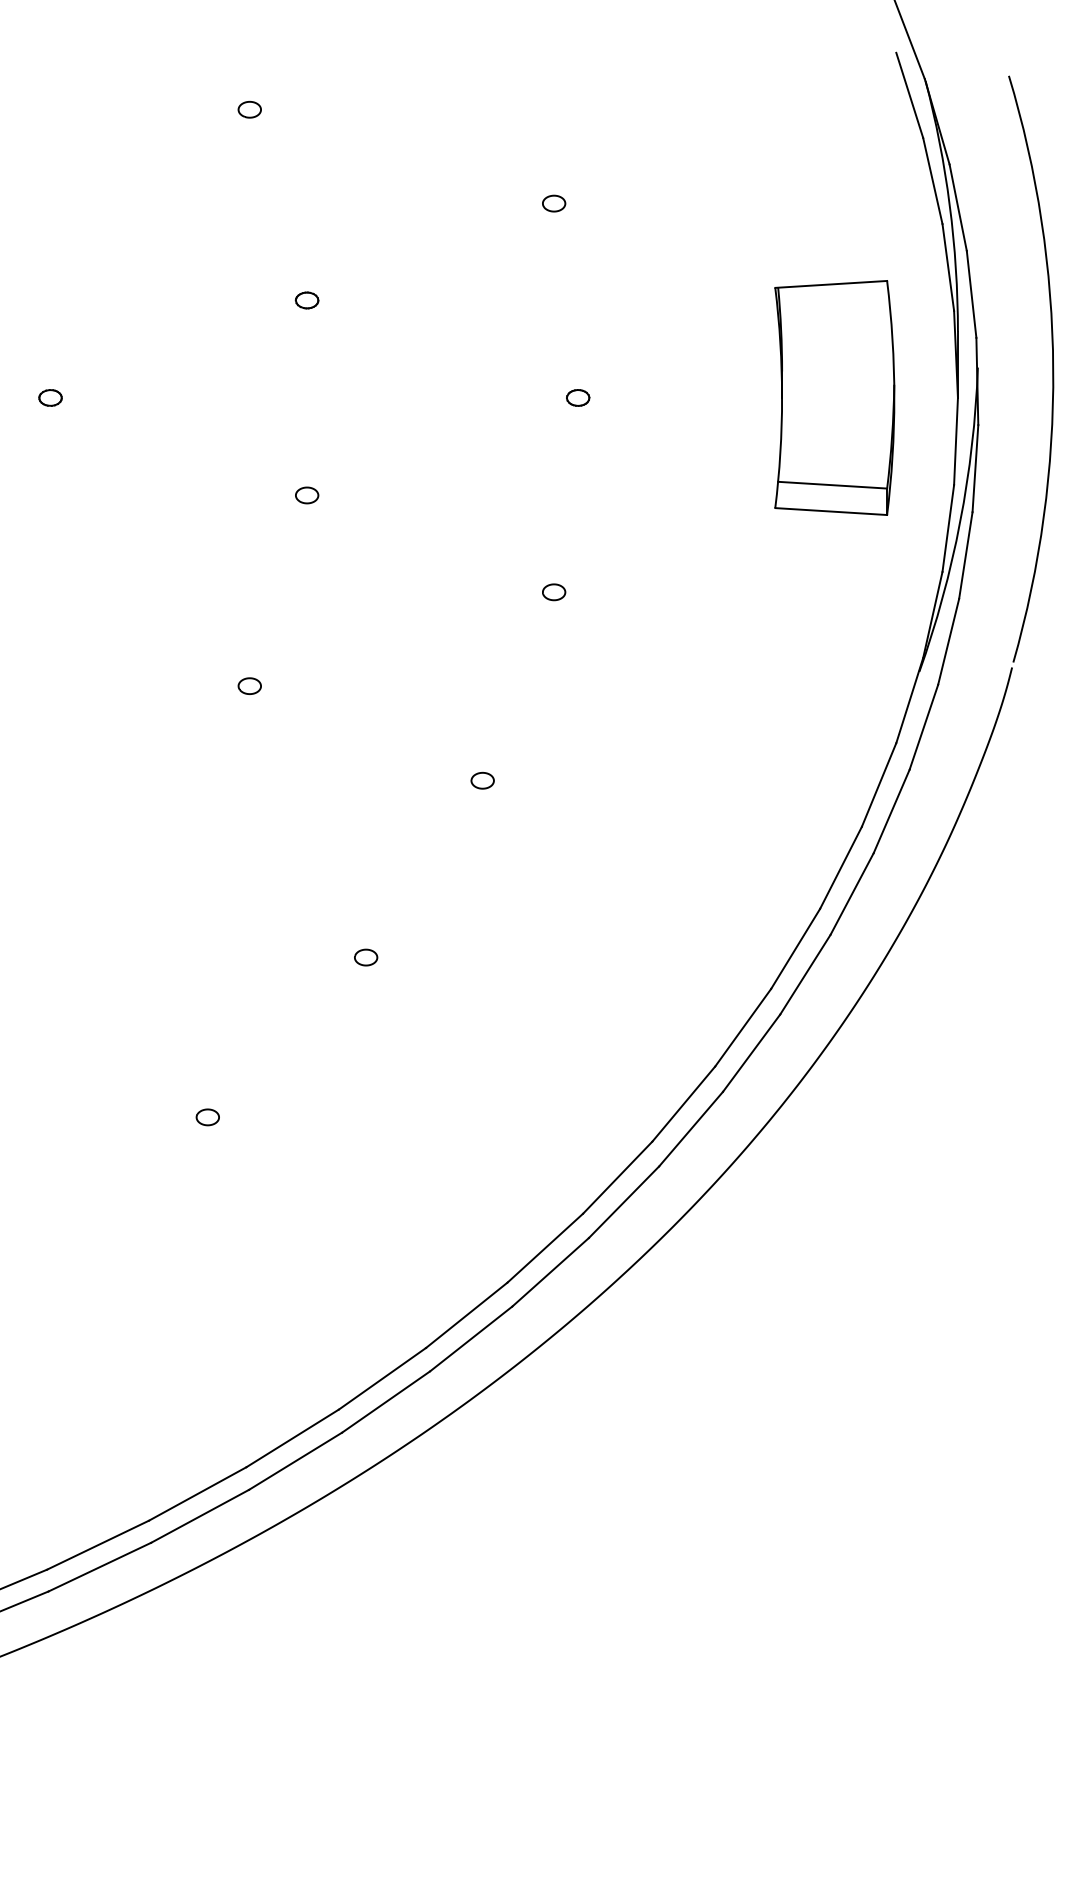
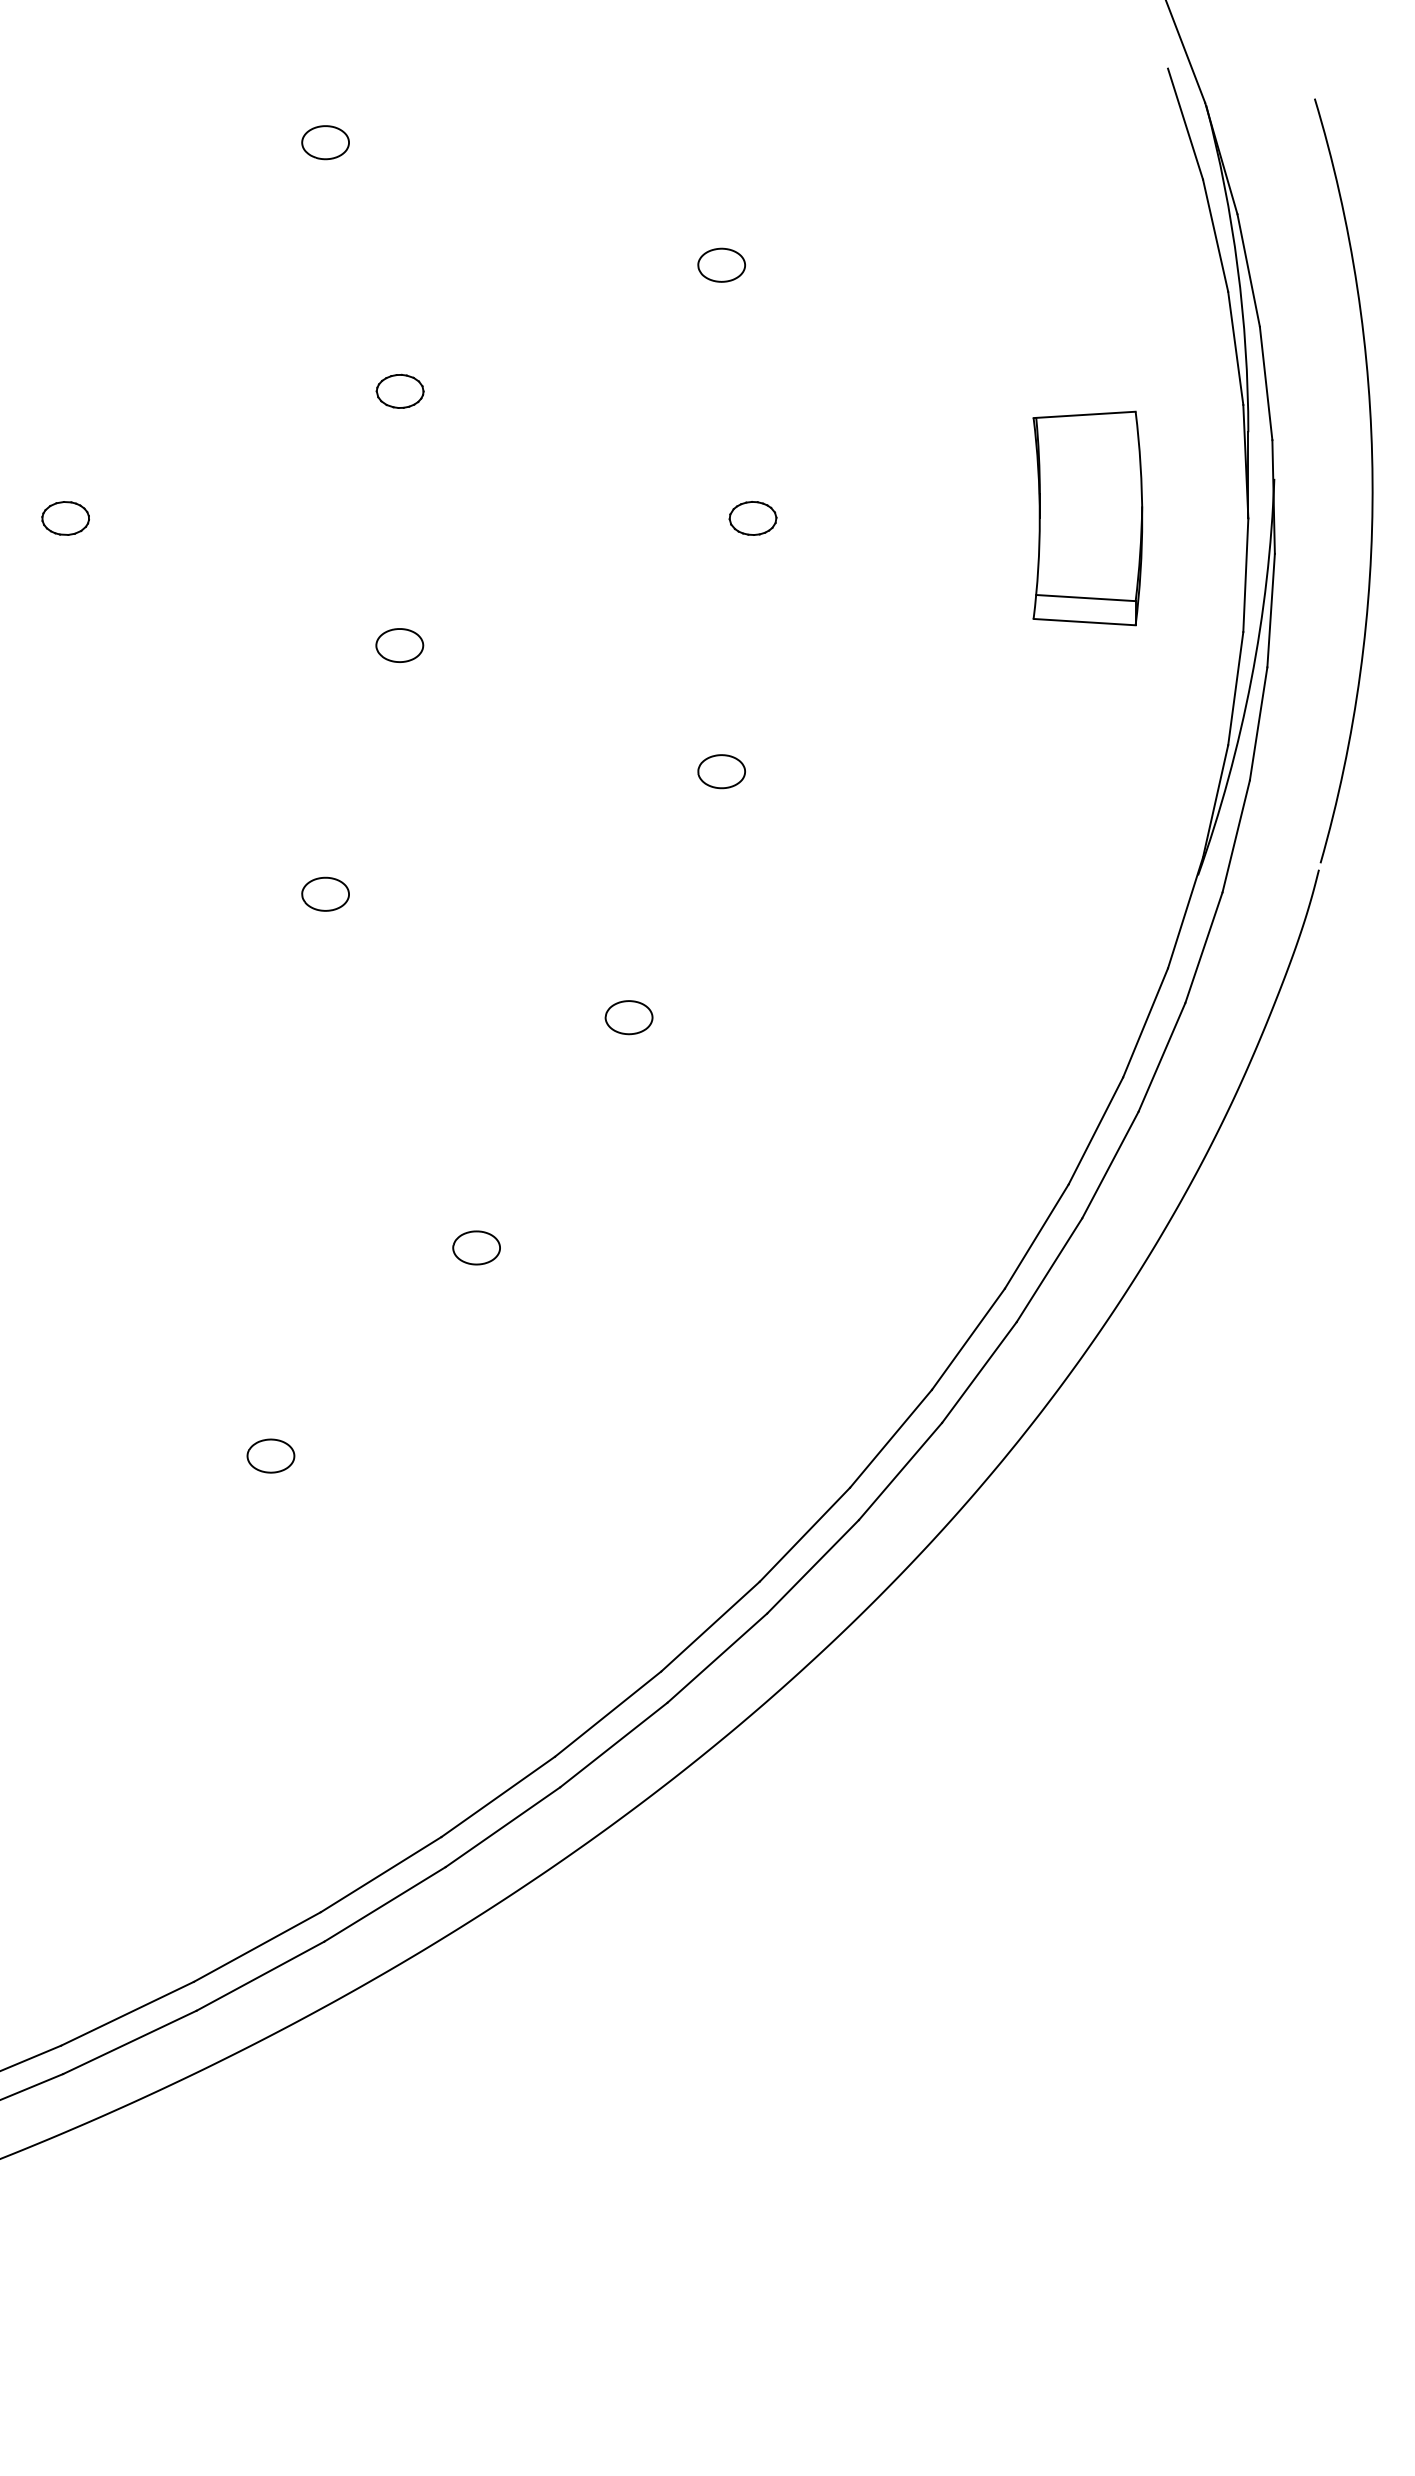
part: (249, 109) -> (324, 142), size x1.6
part: (554, 203) -> (722, 265), size x1.6
part: (306, 300) -> (399, 391), size x1.6
part: (50, 397) -> (65, 517), size x1.6
part: (578, 397) -> (753, 517), size x1.6
part: (834, 397) -> (1087, 517), size x0.7
part: (307, 495) -> (400, 645), size x1.6
part: (554, 592) -> (722, 772), size x1.6
part: (249, 685) -> (324, 893), size x1.6
part: (482, 780) -> (628, 1017), size x1.6
part: (366, 957) -> (477, 1247), size x1.6
part: (207, 1117) -> (270, 1456), size x1.6

